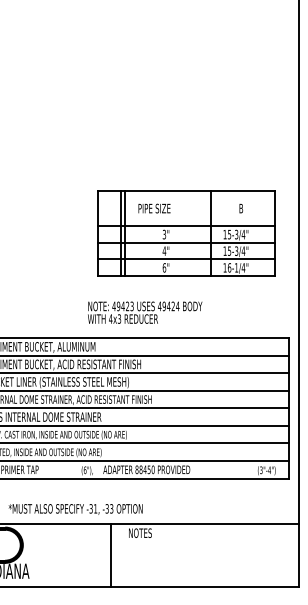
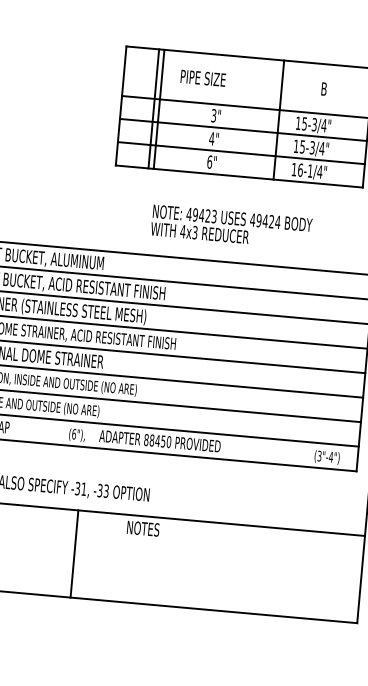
text: (145, 312) -> (232, 226), moved
line: (110, 555) -> (73, 553), moved

